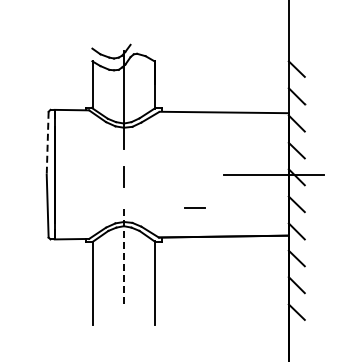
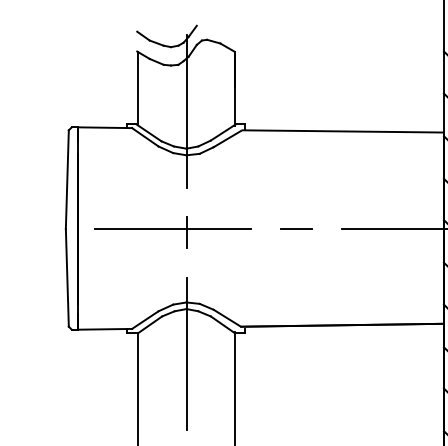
line: (47, 143) -> (67, 179), dashed -> solid
line: (115, 174) -> (173, 228), added
line: (194, 207) -> (296, 228), moved
line: (123, 255) -> (185, 354), dashed -> solid

